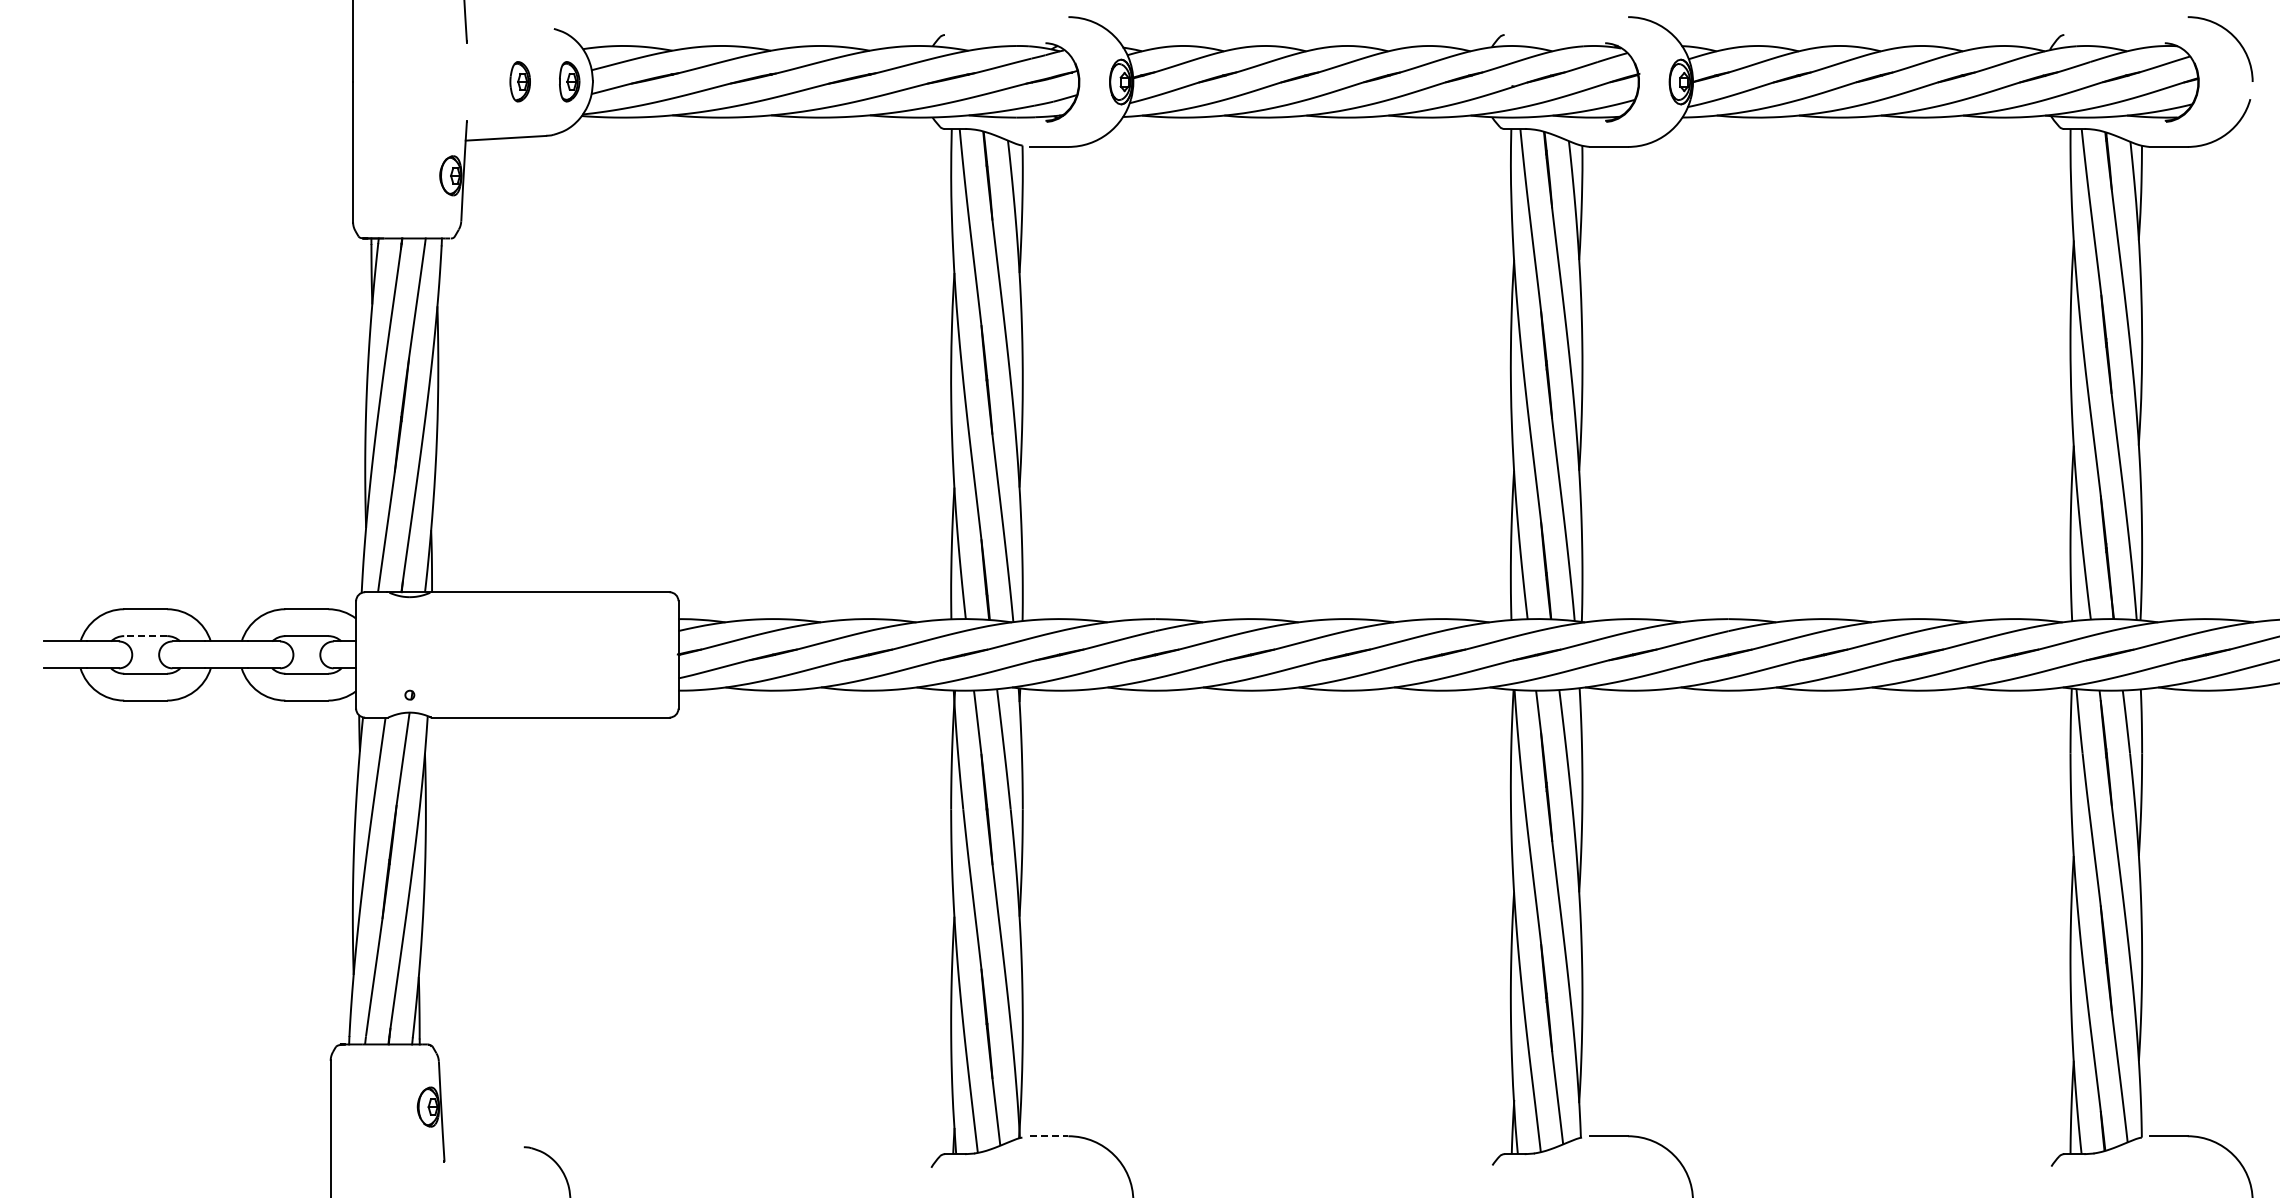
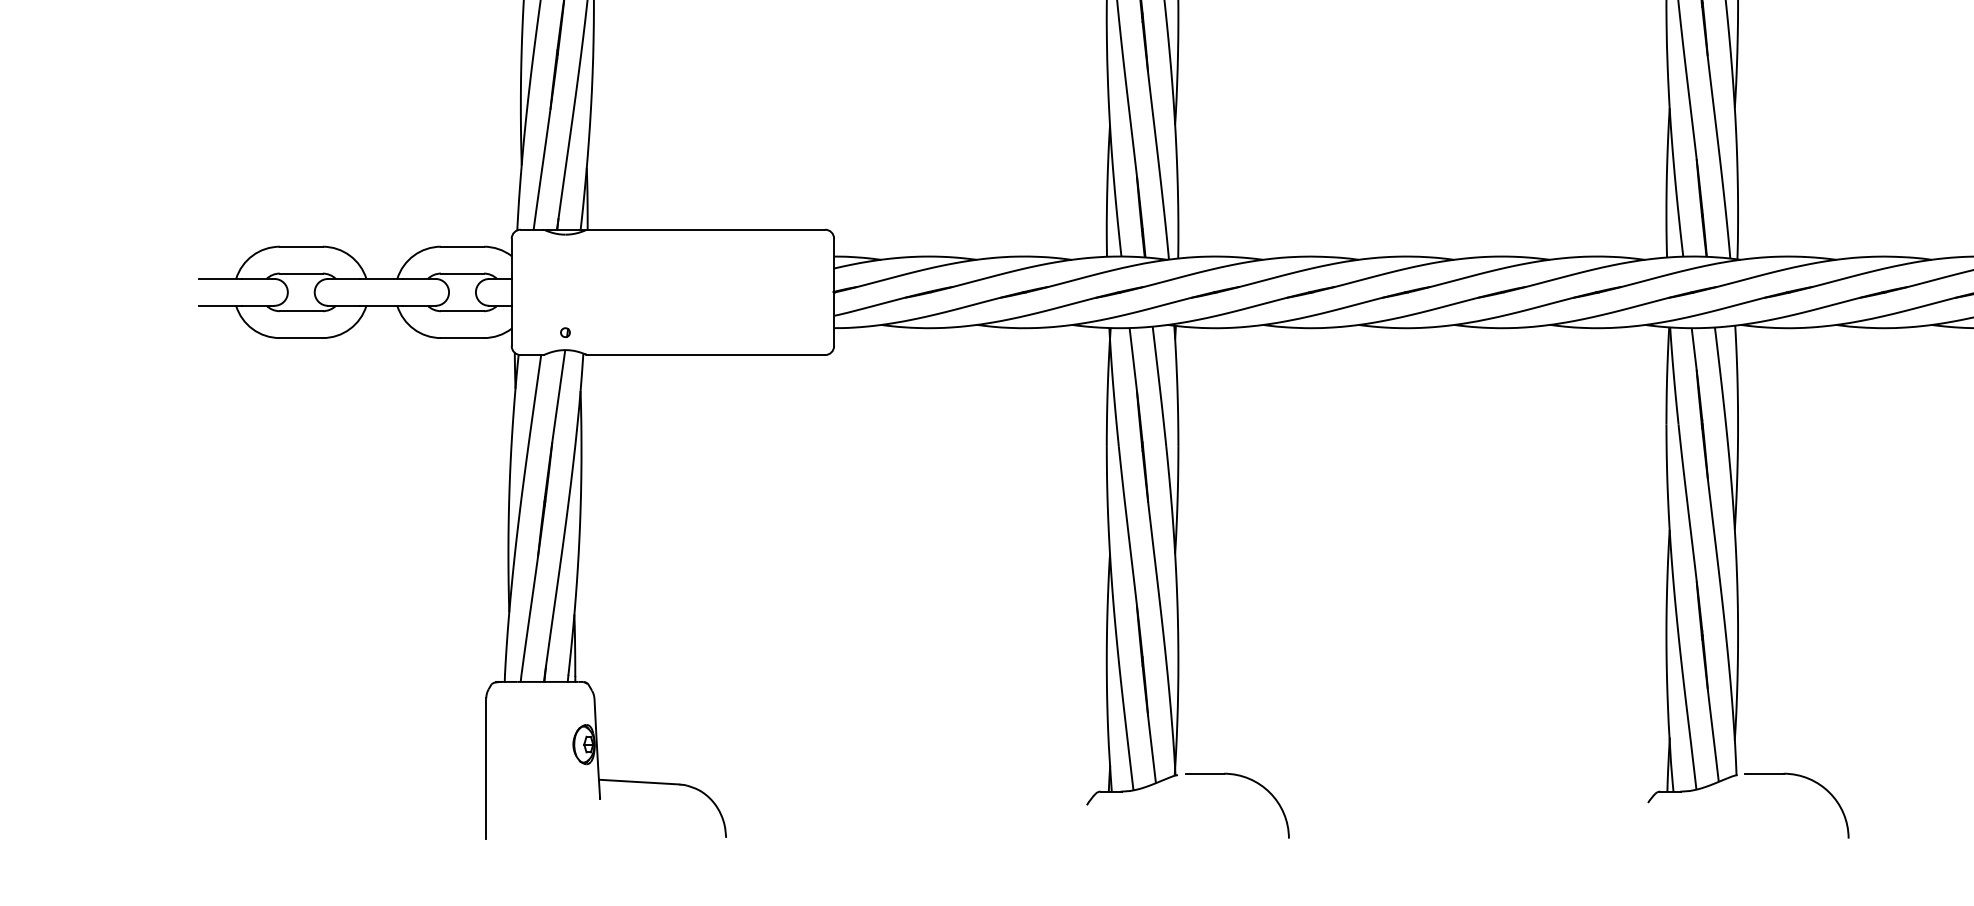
line: (145, 636) -> (301, 273), dashed -> solid
line: (1049, 1136) -> (1205, 773), dashed -> solid
line: (483, 1144) -> (639, 781), added

